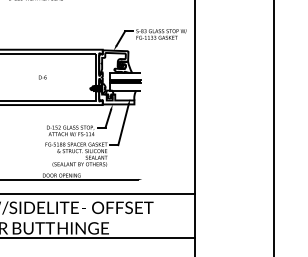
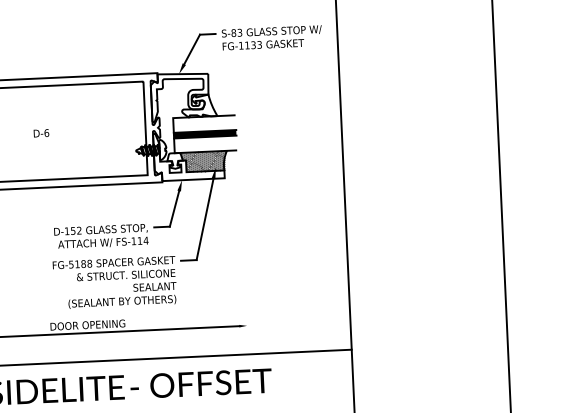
hatch: (124, 95) -> (204, 161), added

